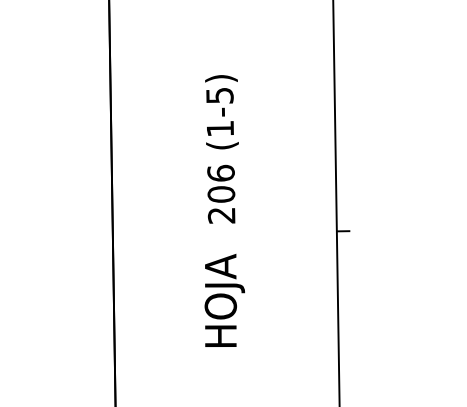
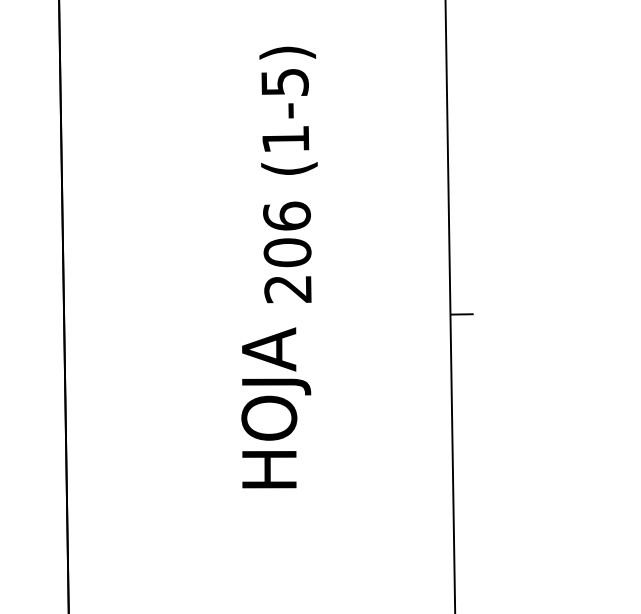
text: (221, 149) -> (287, 175), moved
text: (224, 300) -> (275, 407), moved

